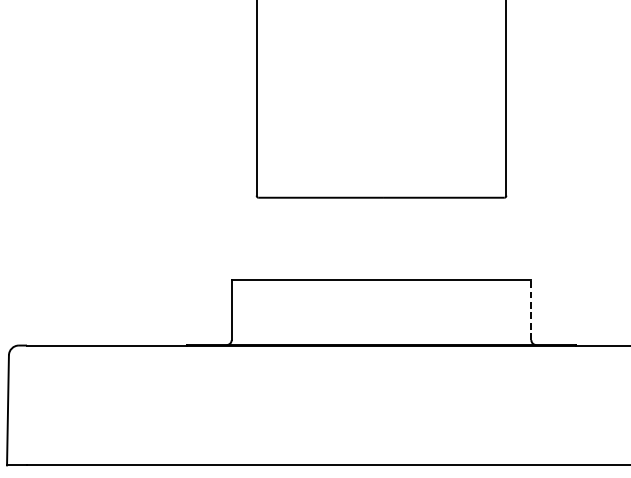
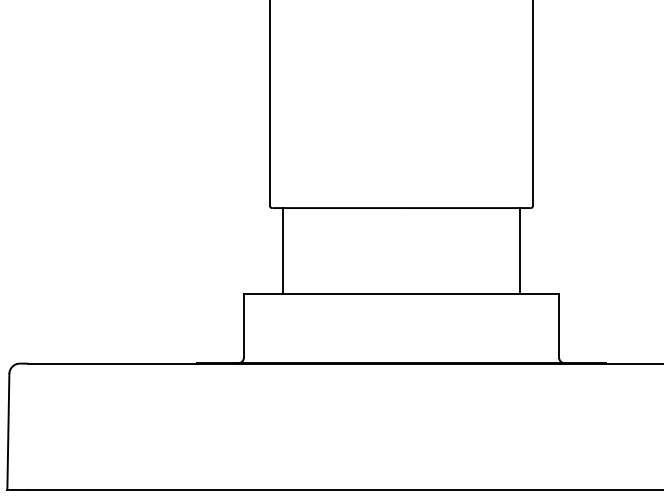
line: (269, 239) -> (283, 251), added
line: (493, 239) -> (519, 251), added
line: (531, 310) -> (559, 326), dashed -> solid

